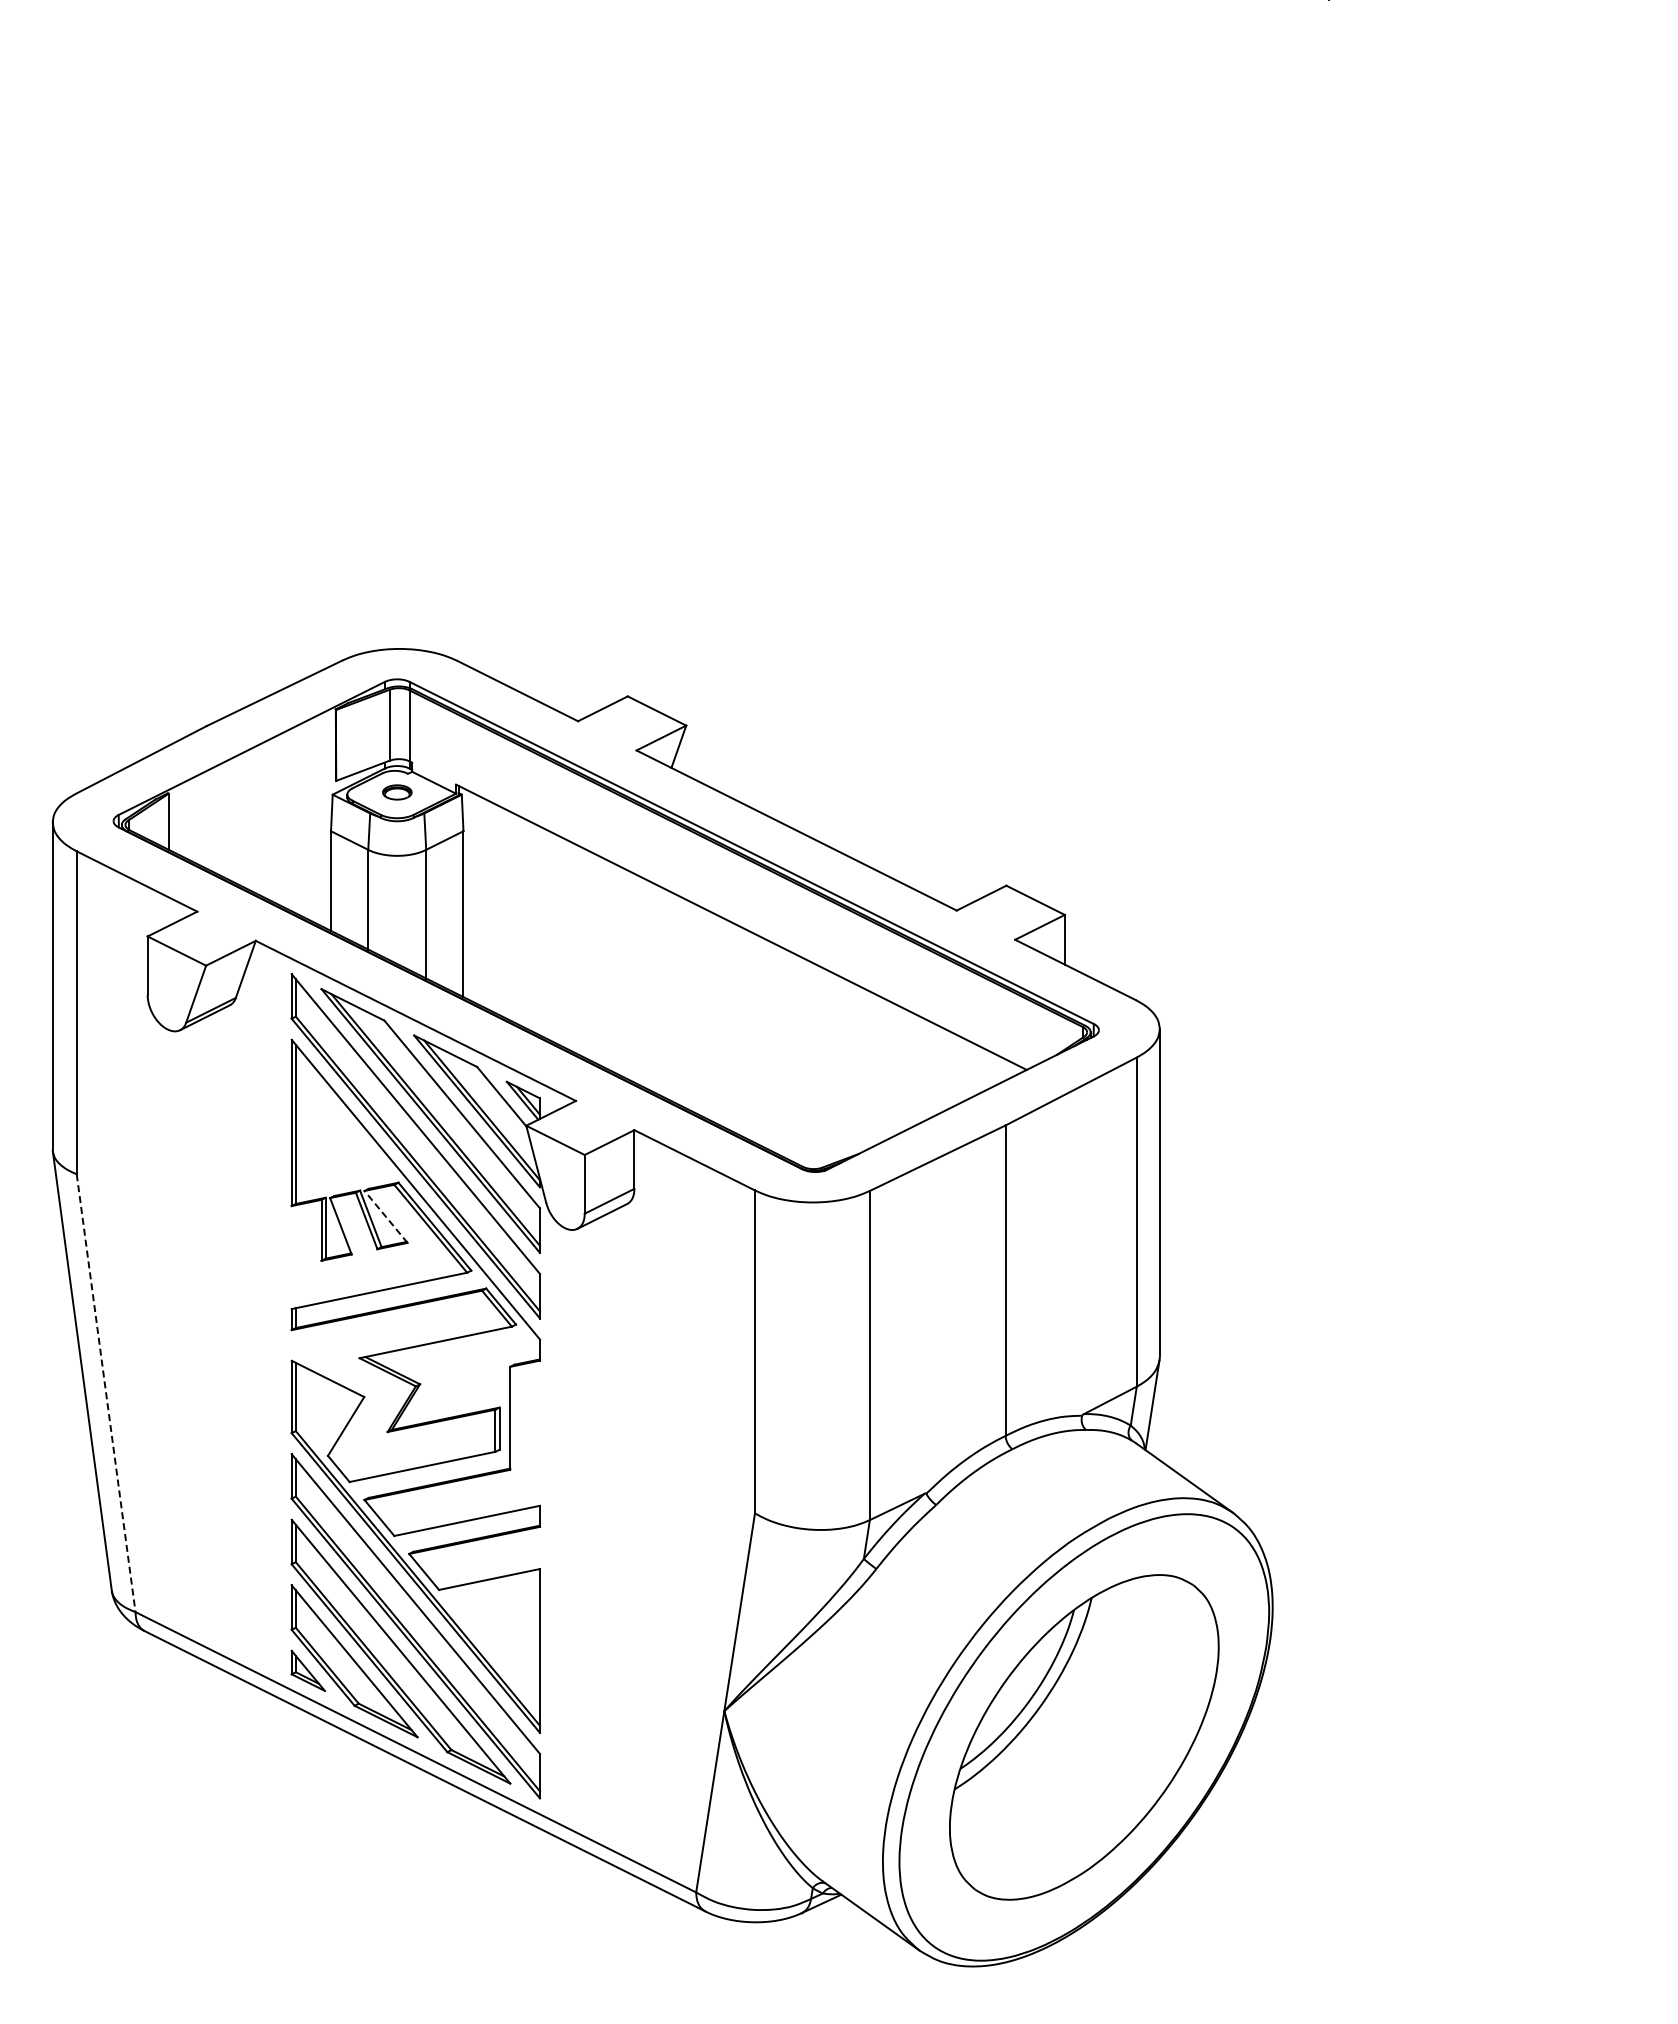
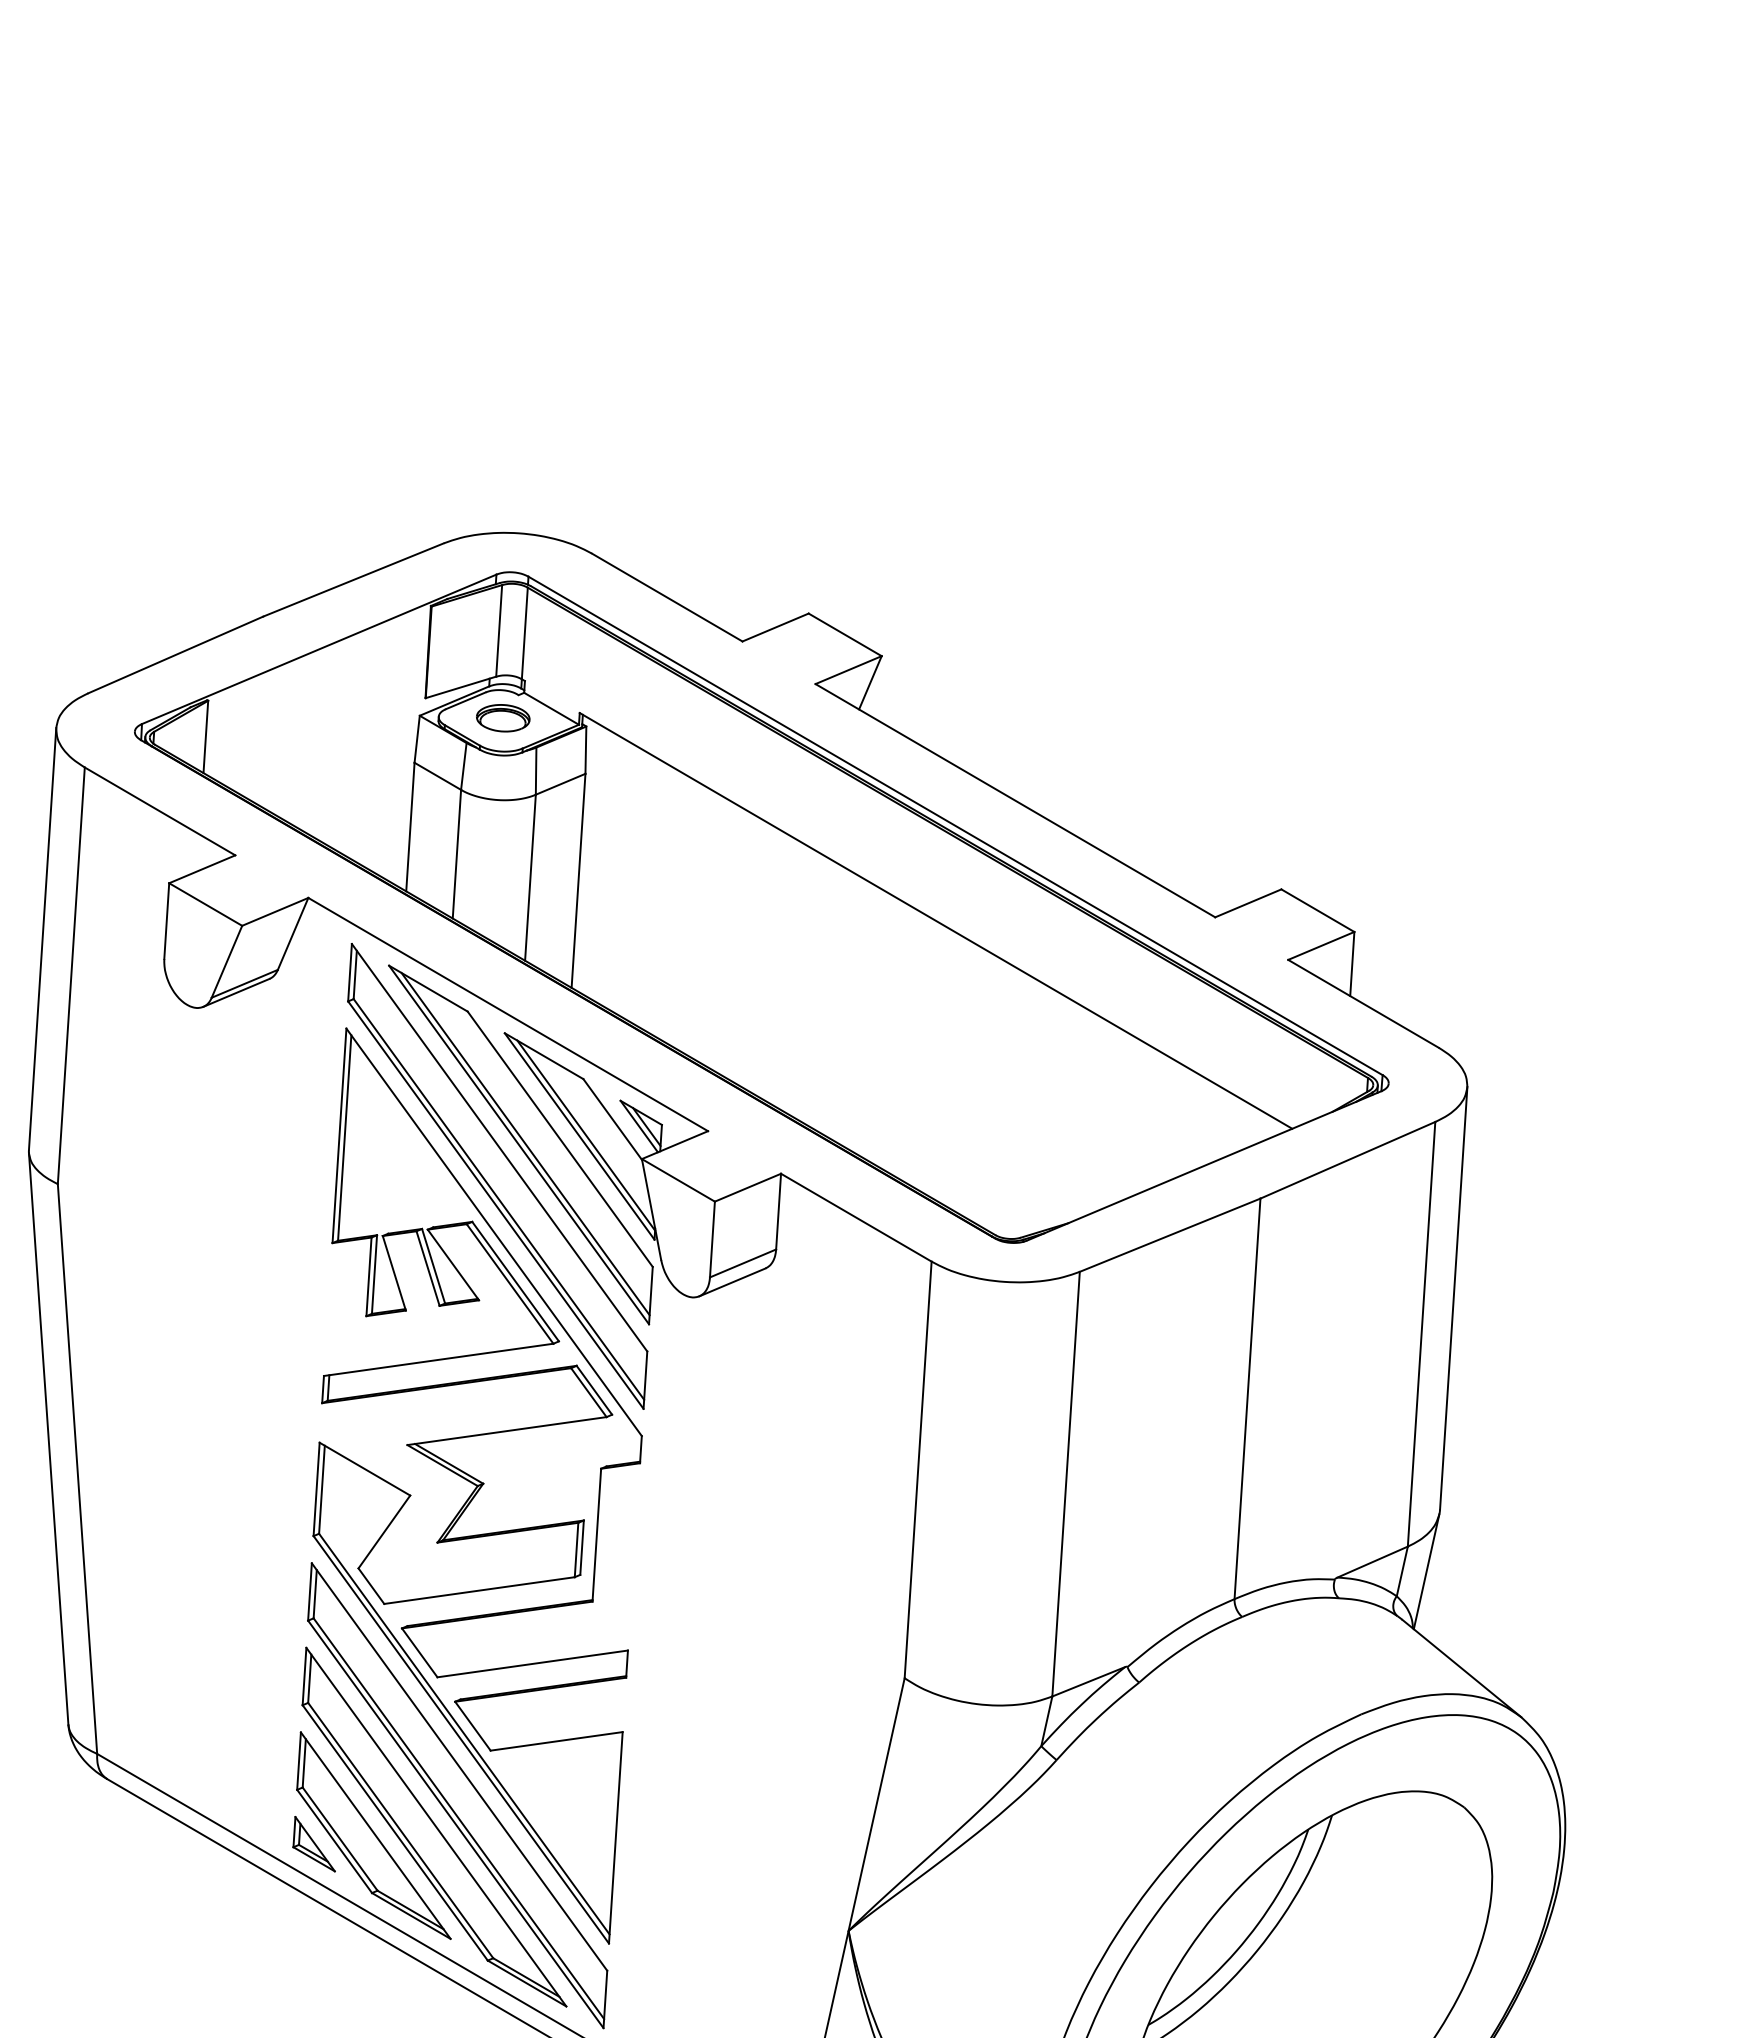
part: (397, 792) -> (503, 718), size x1.43
line: (386, 1216) -> (453, 1264), dashed -> solid
line: (106, 1393) -> (77, 1469), dashed -> solid

